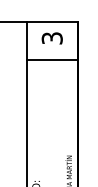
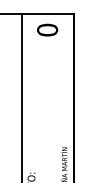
text: (51, 38) -> (46, 30), 3 -> 0
line: (52, 60) -> (47, 52), removed

